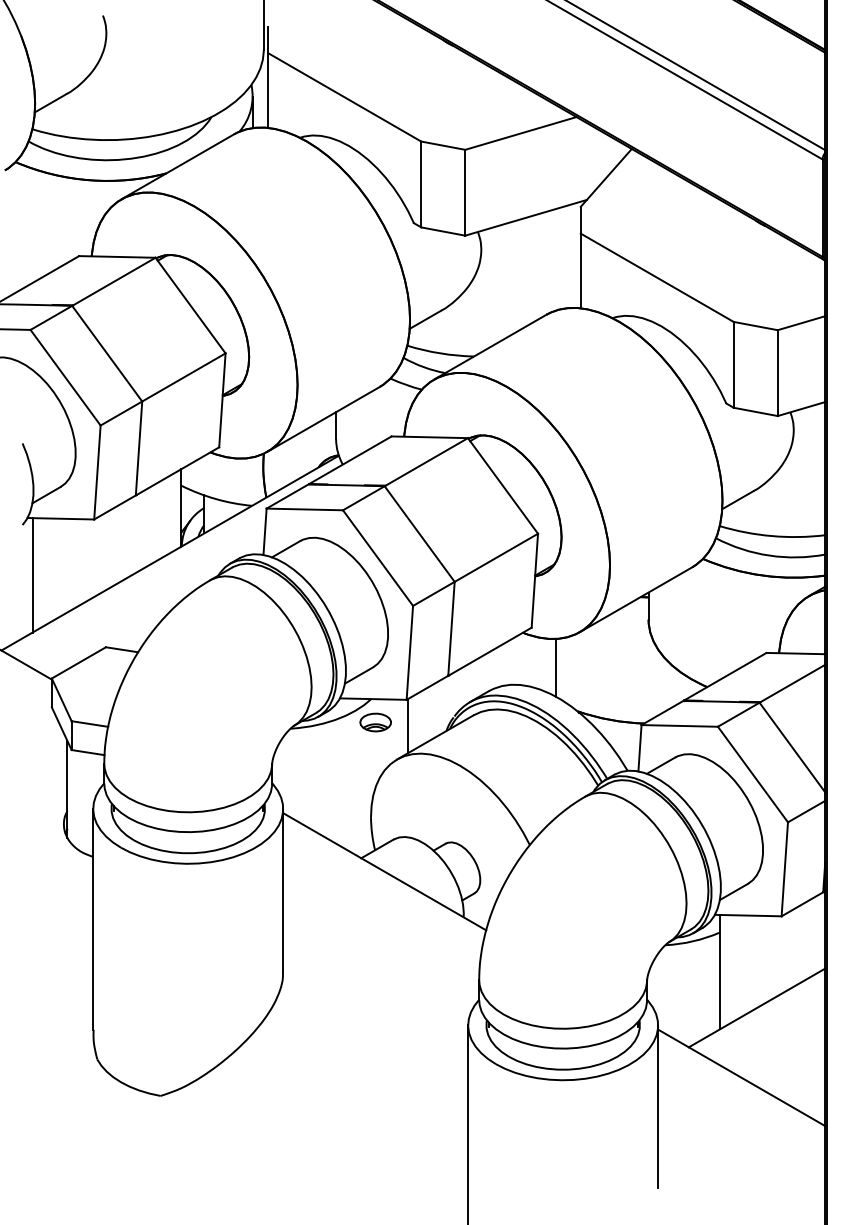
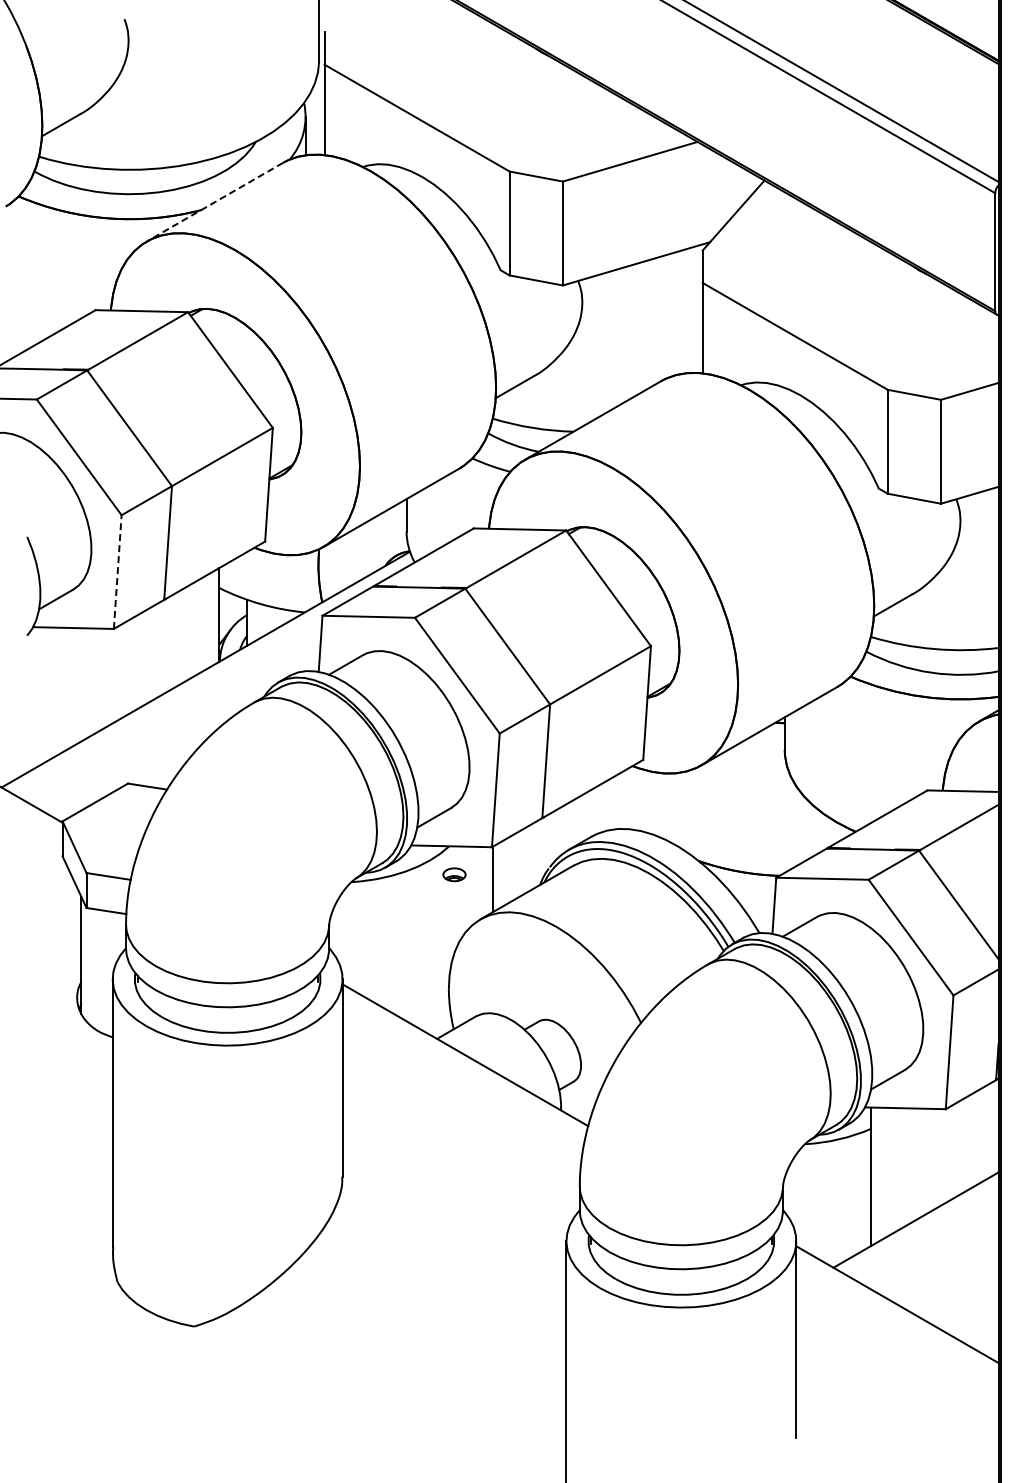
line: (178, 167) -> (215, 202), solid -> dashed
line: (97, 472) -> (117, 572), solid -> dashed
line: (32, 575) -> (39, 696), removed
line: (556, 667) -> (673, 808), removed
part: (375, 722) -> (454, 874), size x0.6

